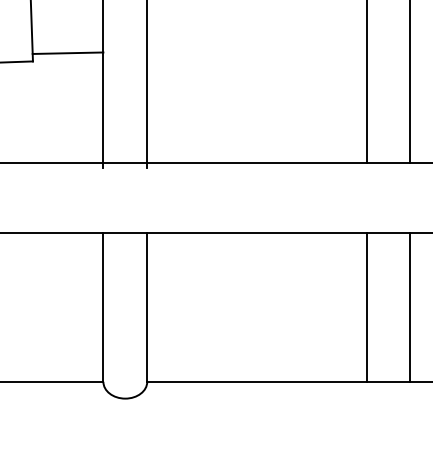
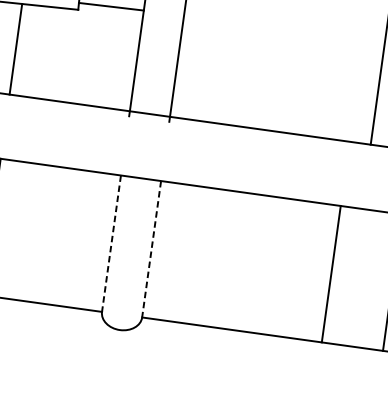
line: (366, 306) -> (331, 273), moved
line: (103, 307) -> (111, 243), solid -> dashed
line: (147, 307) -> (151, 249), solid -> dashed

